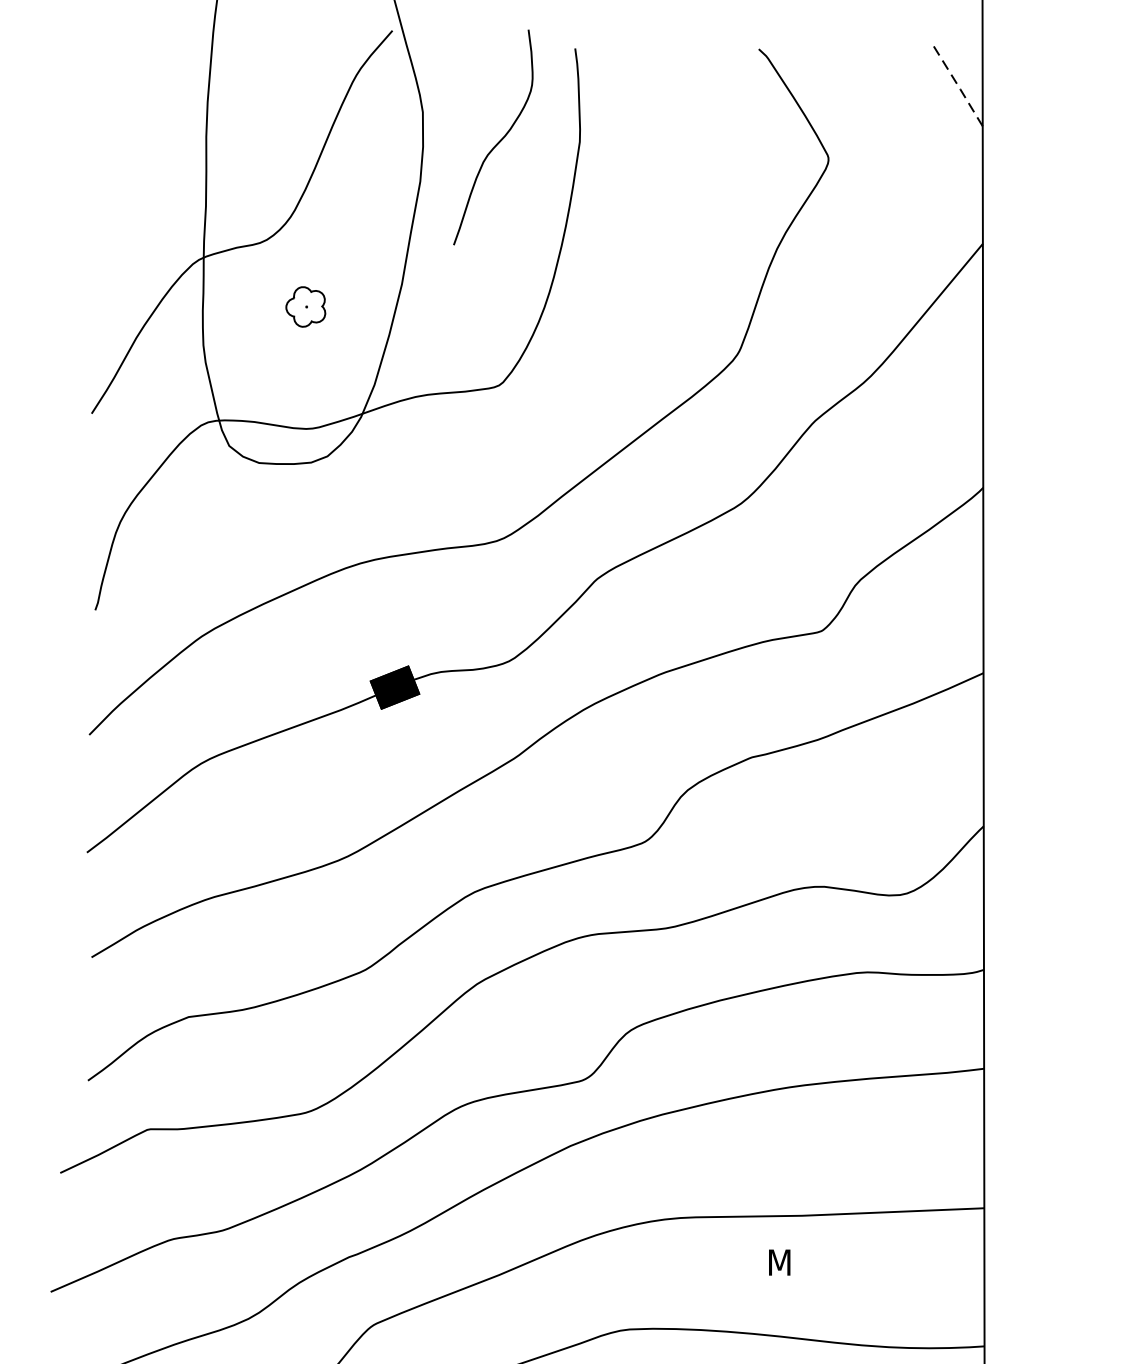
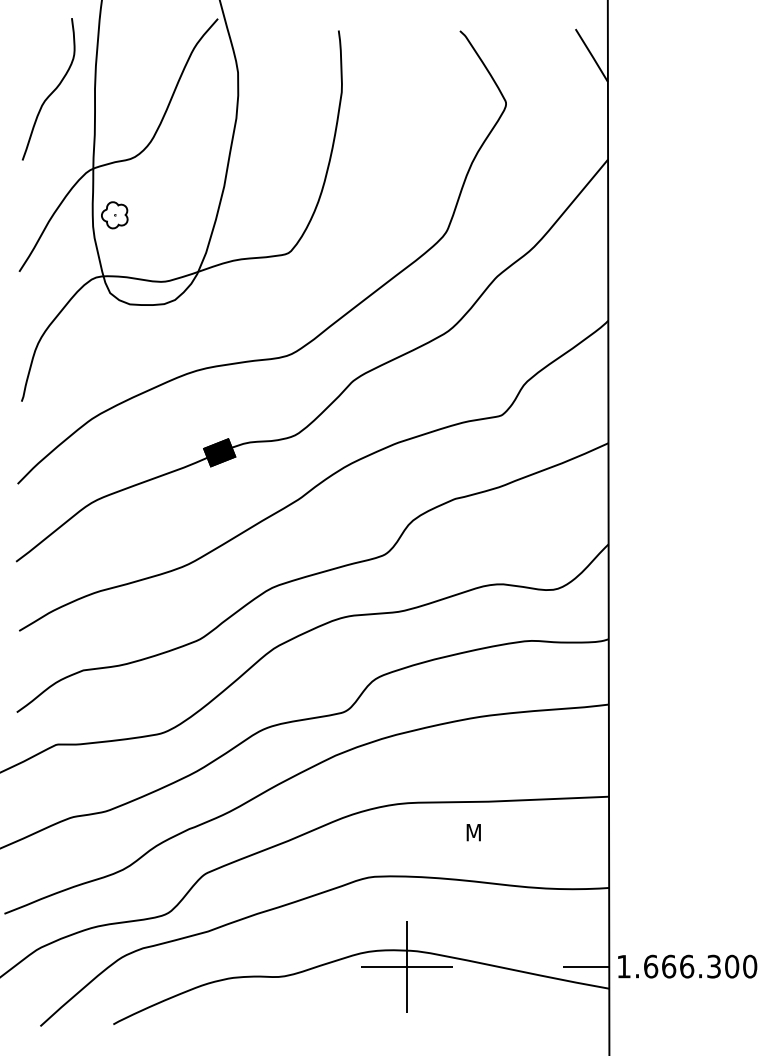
line: (959, 86) -> (592, 55), dashed -> solid
curve: (497, 142) -> (51, 92), moved
part: (305, 307) -> (114, 215), moved

